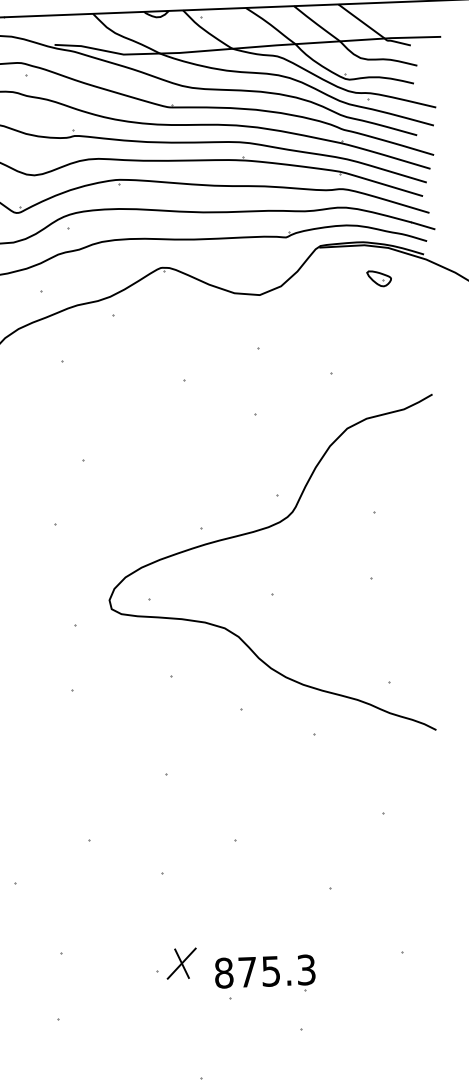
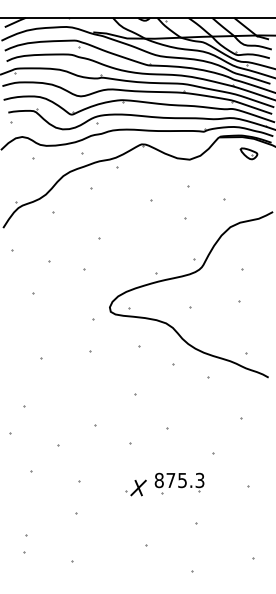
part: (378, 277) -> (248, 153), size x1.43
part: (265, 977) -> (179, 483), moved

